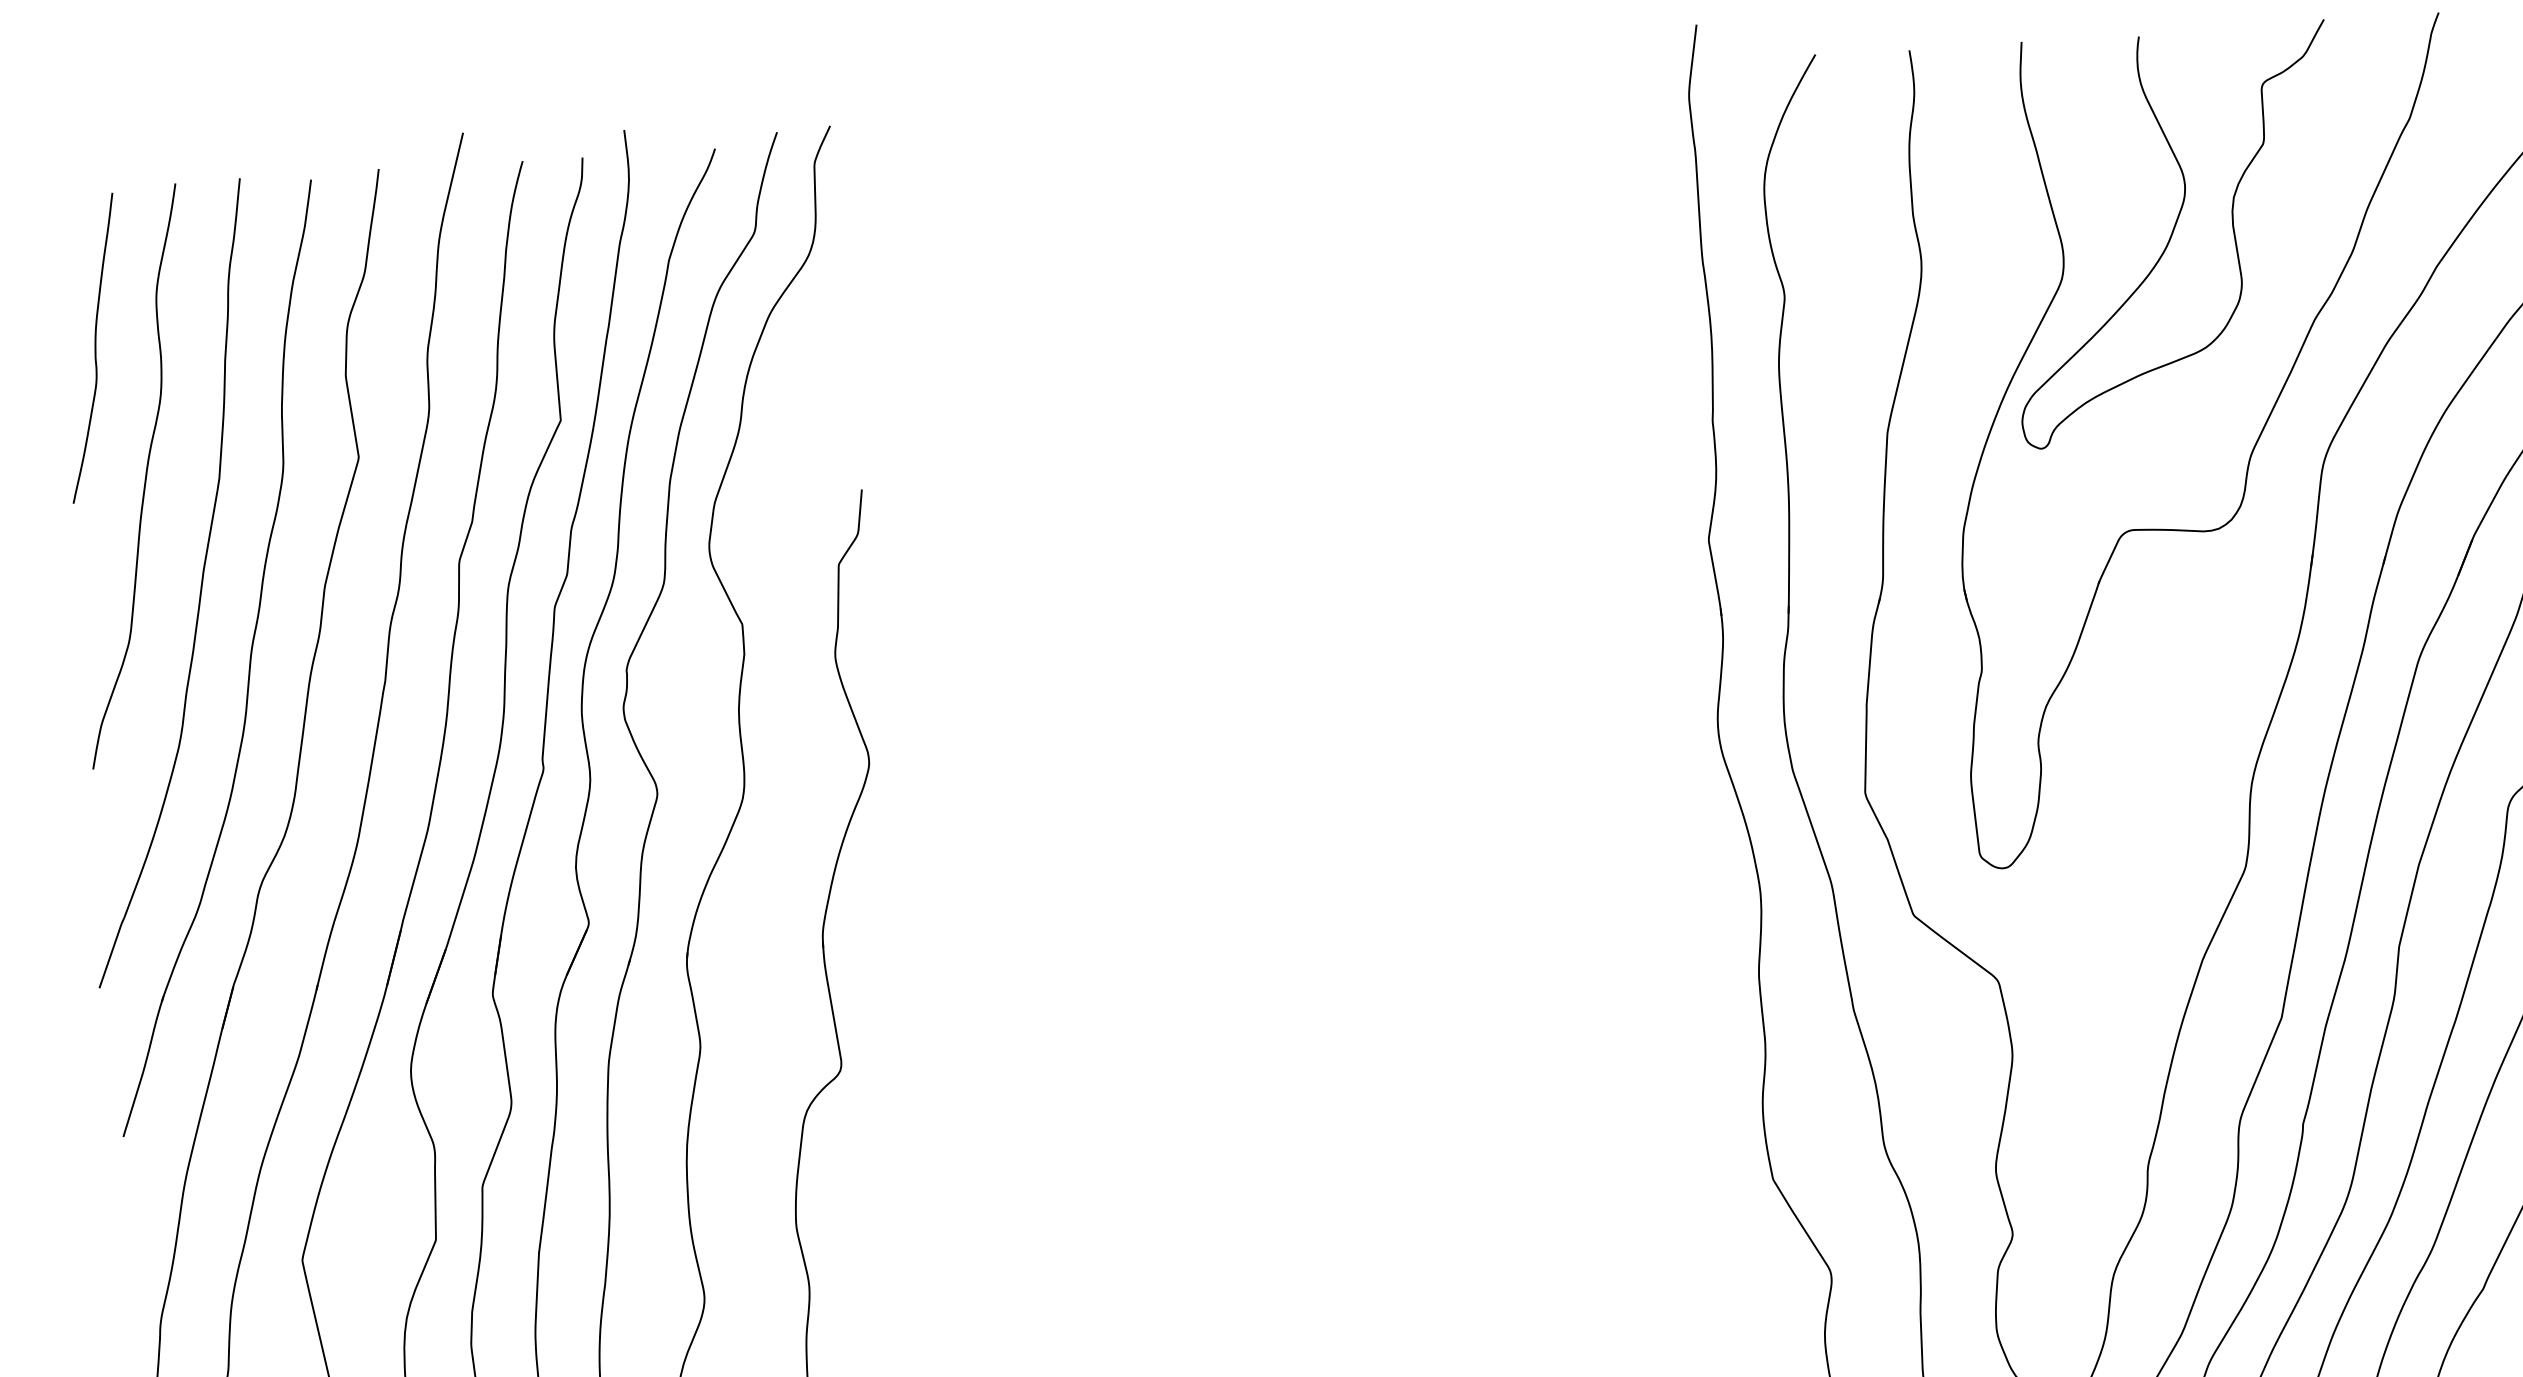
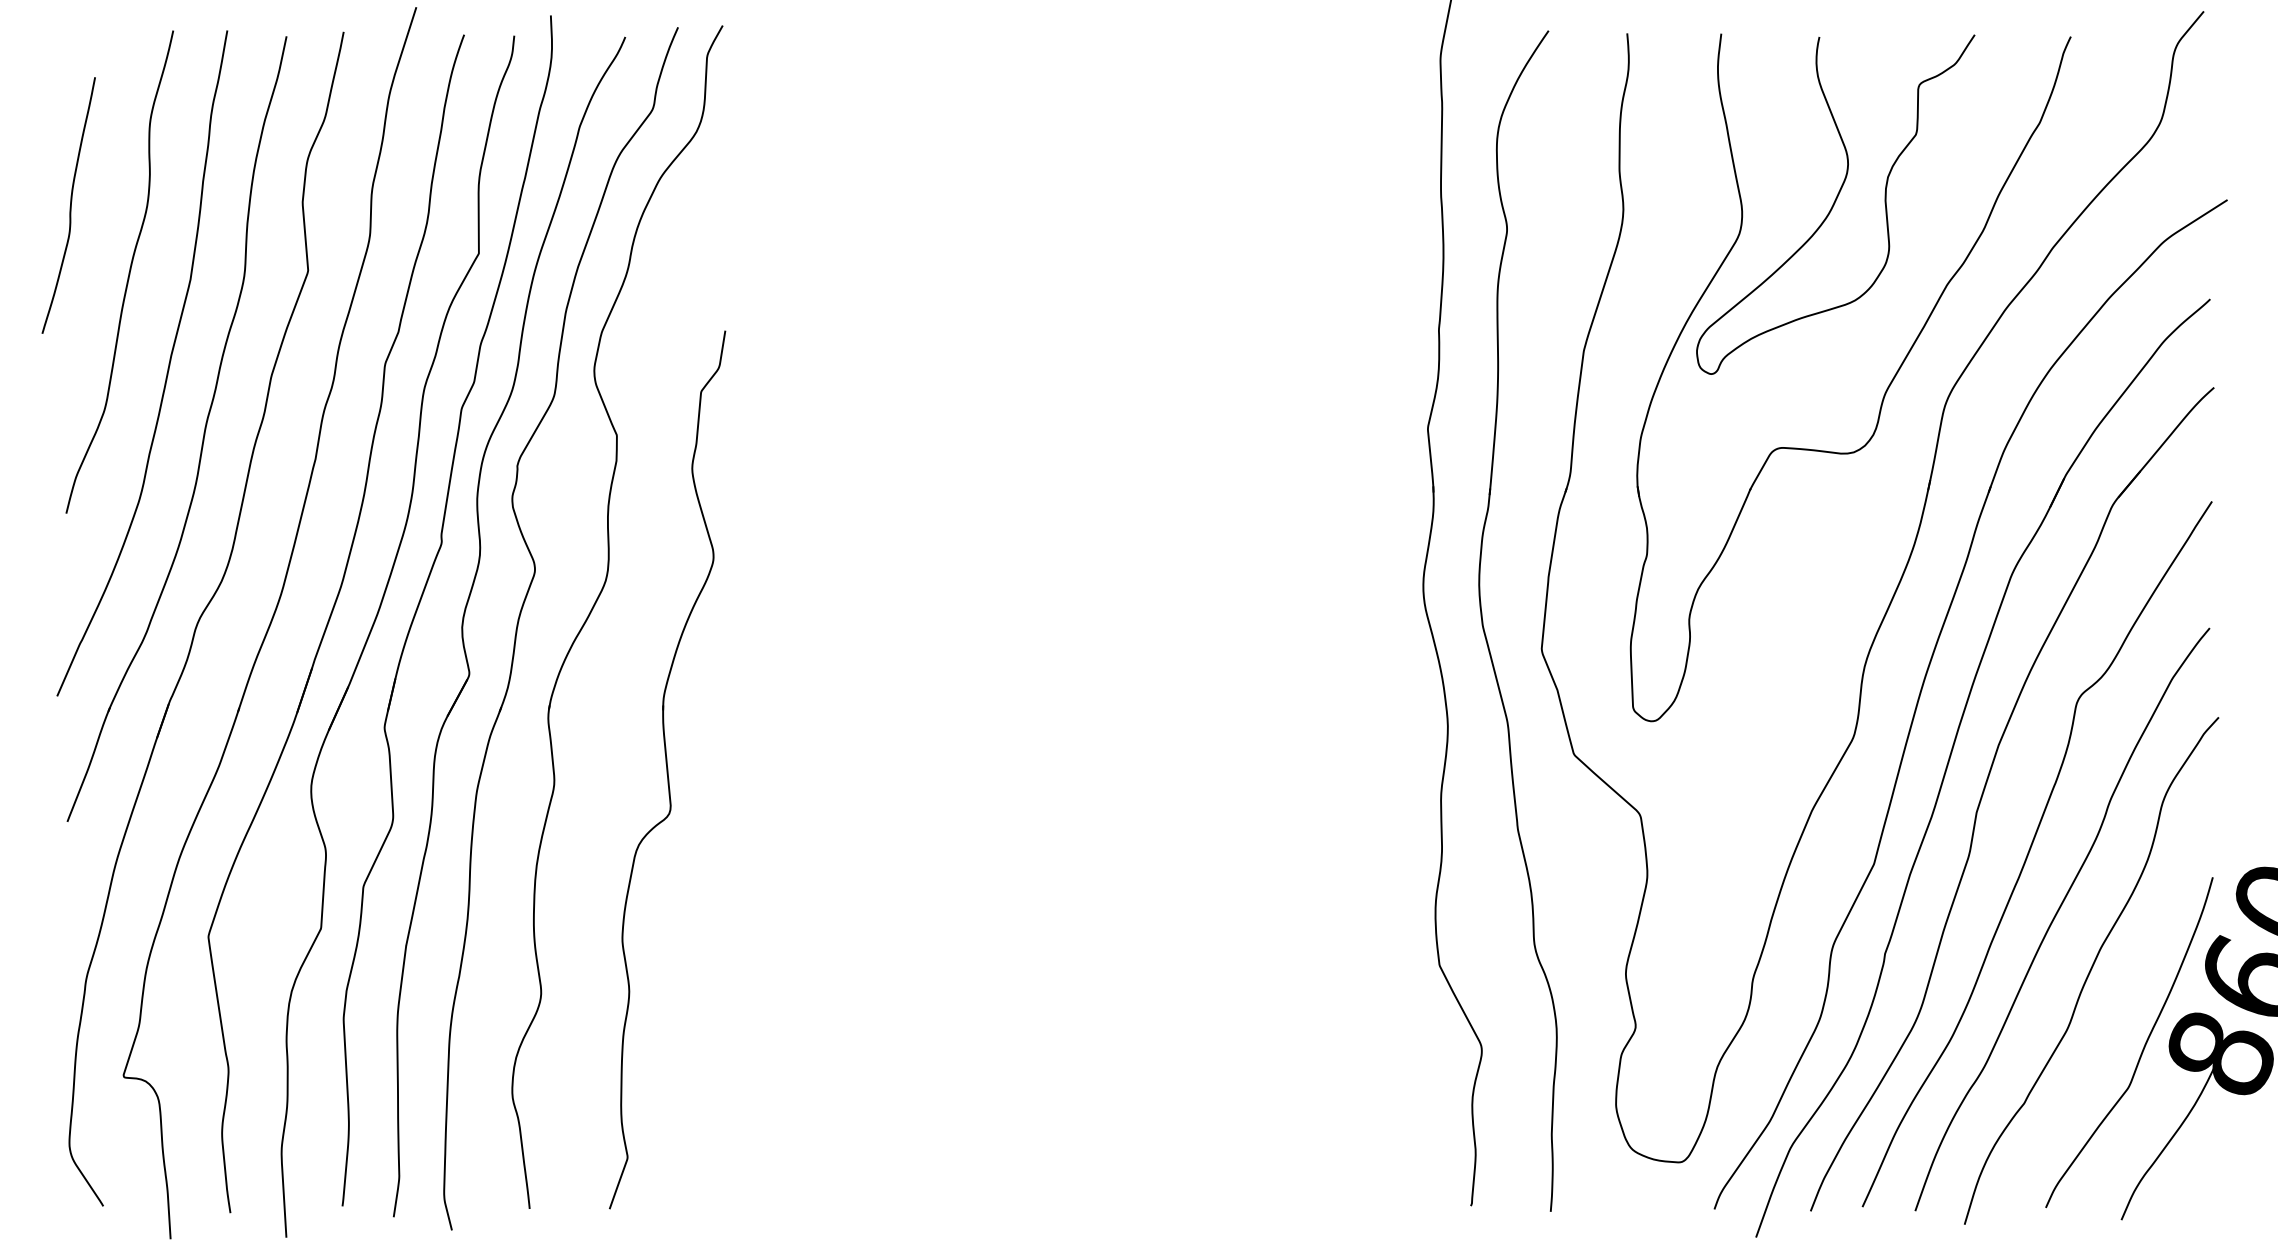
curve: (93, 349) -> (69, 206), moved

